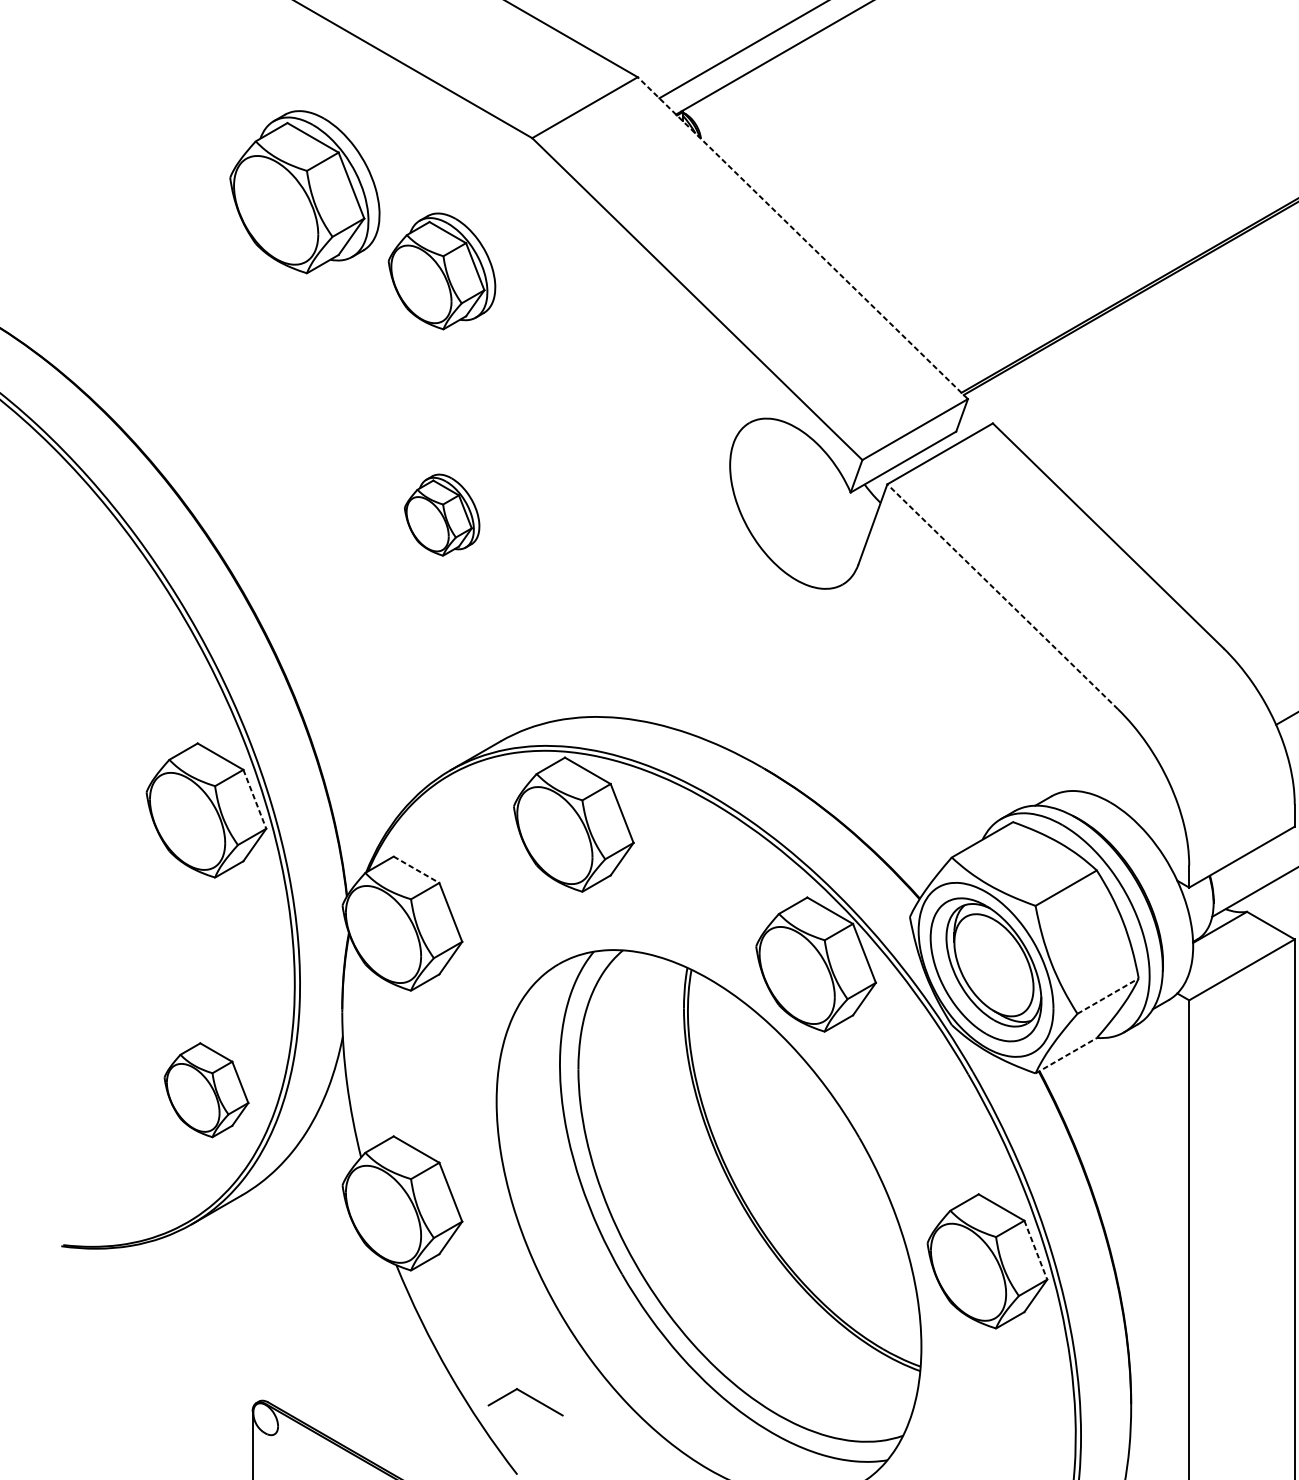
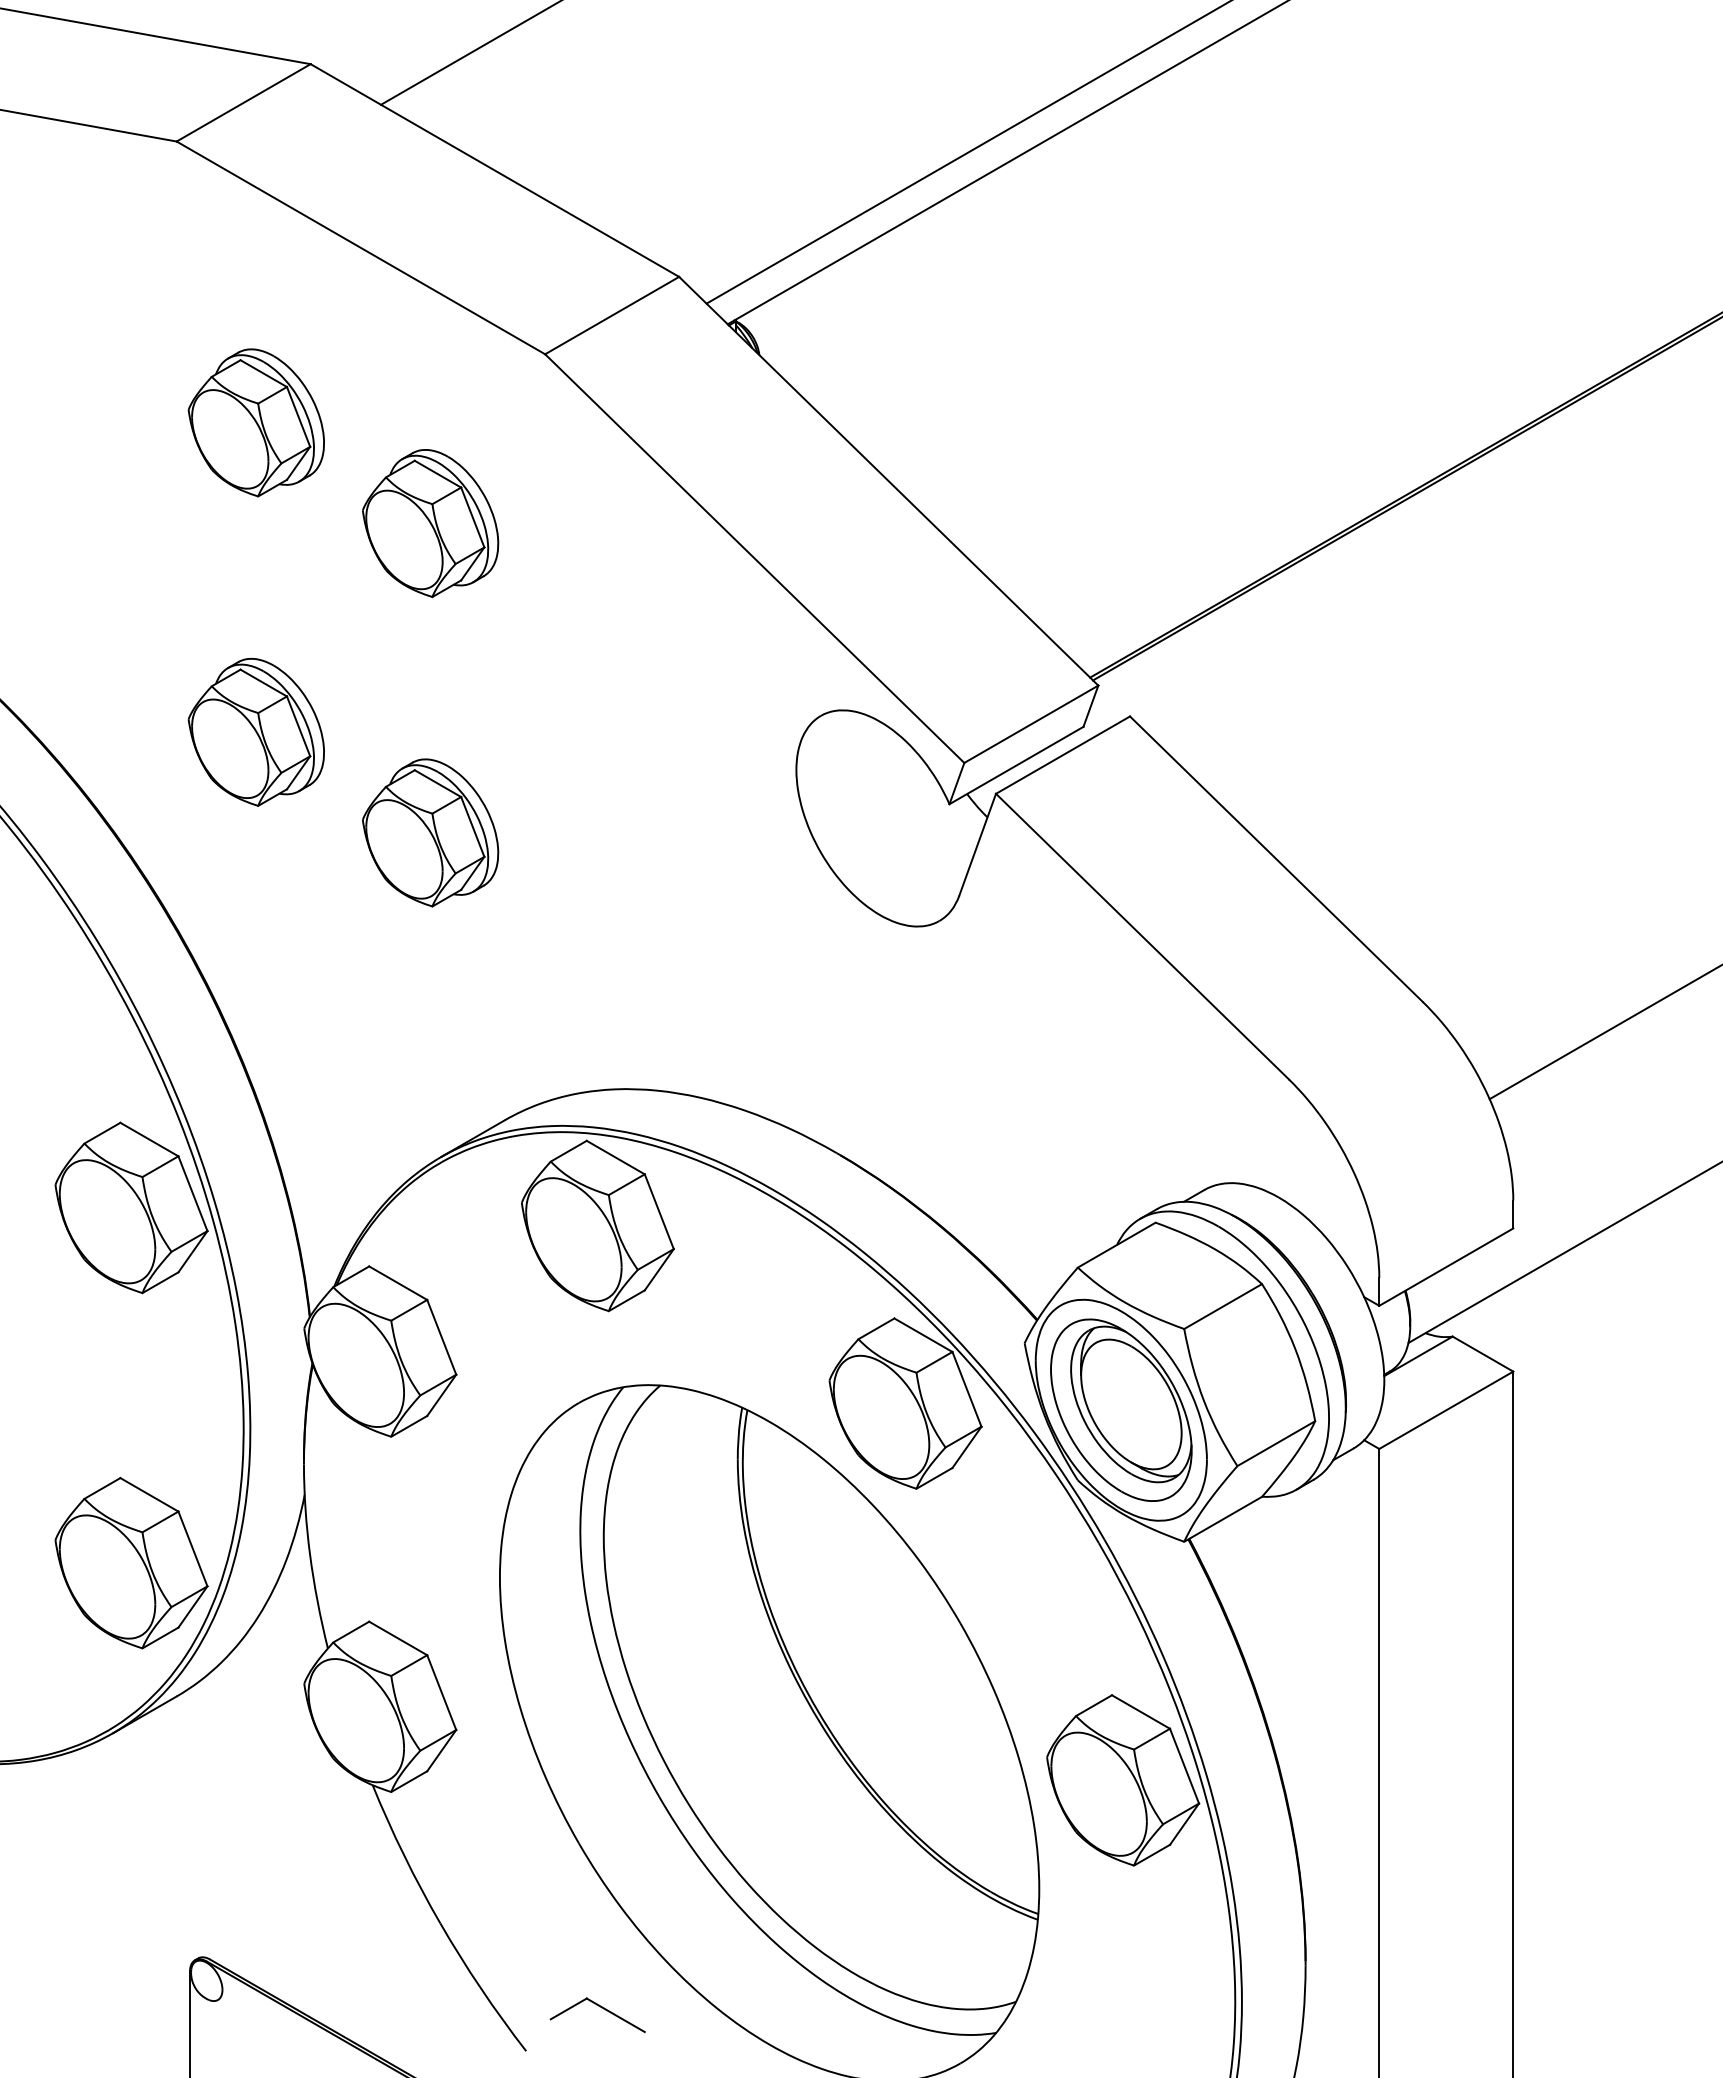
part: (304, 191) -> (255, 422), size x0.71
line: (802, 238) -> (888, 481), dashed -> solid
part: (304, 435) -> (255, 731), added
part: (441, 514) -> (430, 832), size x1.43
line: (1002, 596) -> (1142, 936), dashed -> solid
line: (255, 799) -> (193, 1194), dashed -> solid
line: (416, 870) -> (398, 1283), dashed -> solid
line: (1108, 996) -> (1276, 1443), dashed -> solid
line: (1066, 1055) -> (1223, 1519), dashed -> solid
part: (206, 1089) -> (131, 1562), size x1.43
line: (1035, 1250) -> (1184, 1766), dashed -> solid
part: (528, 1396) -> (601, 2008), moved

